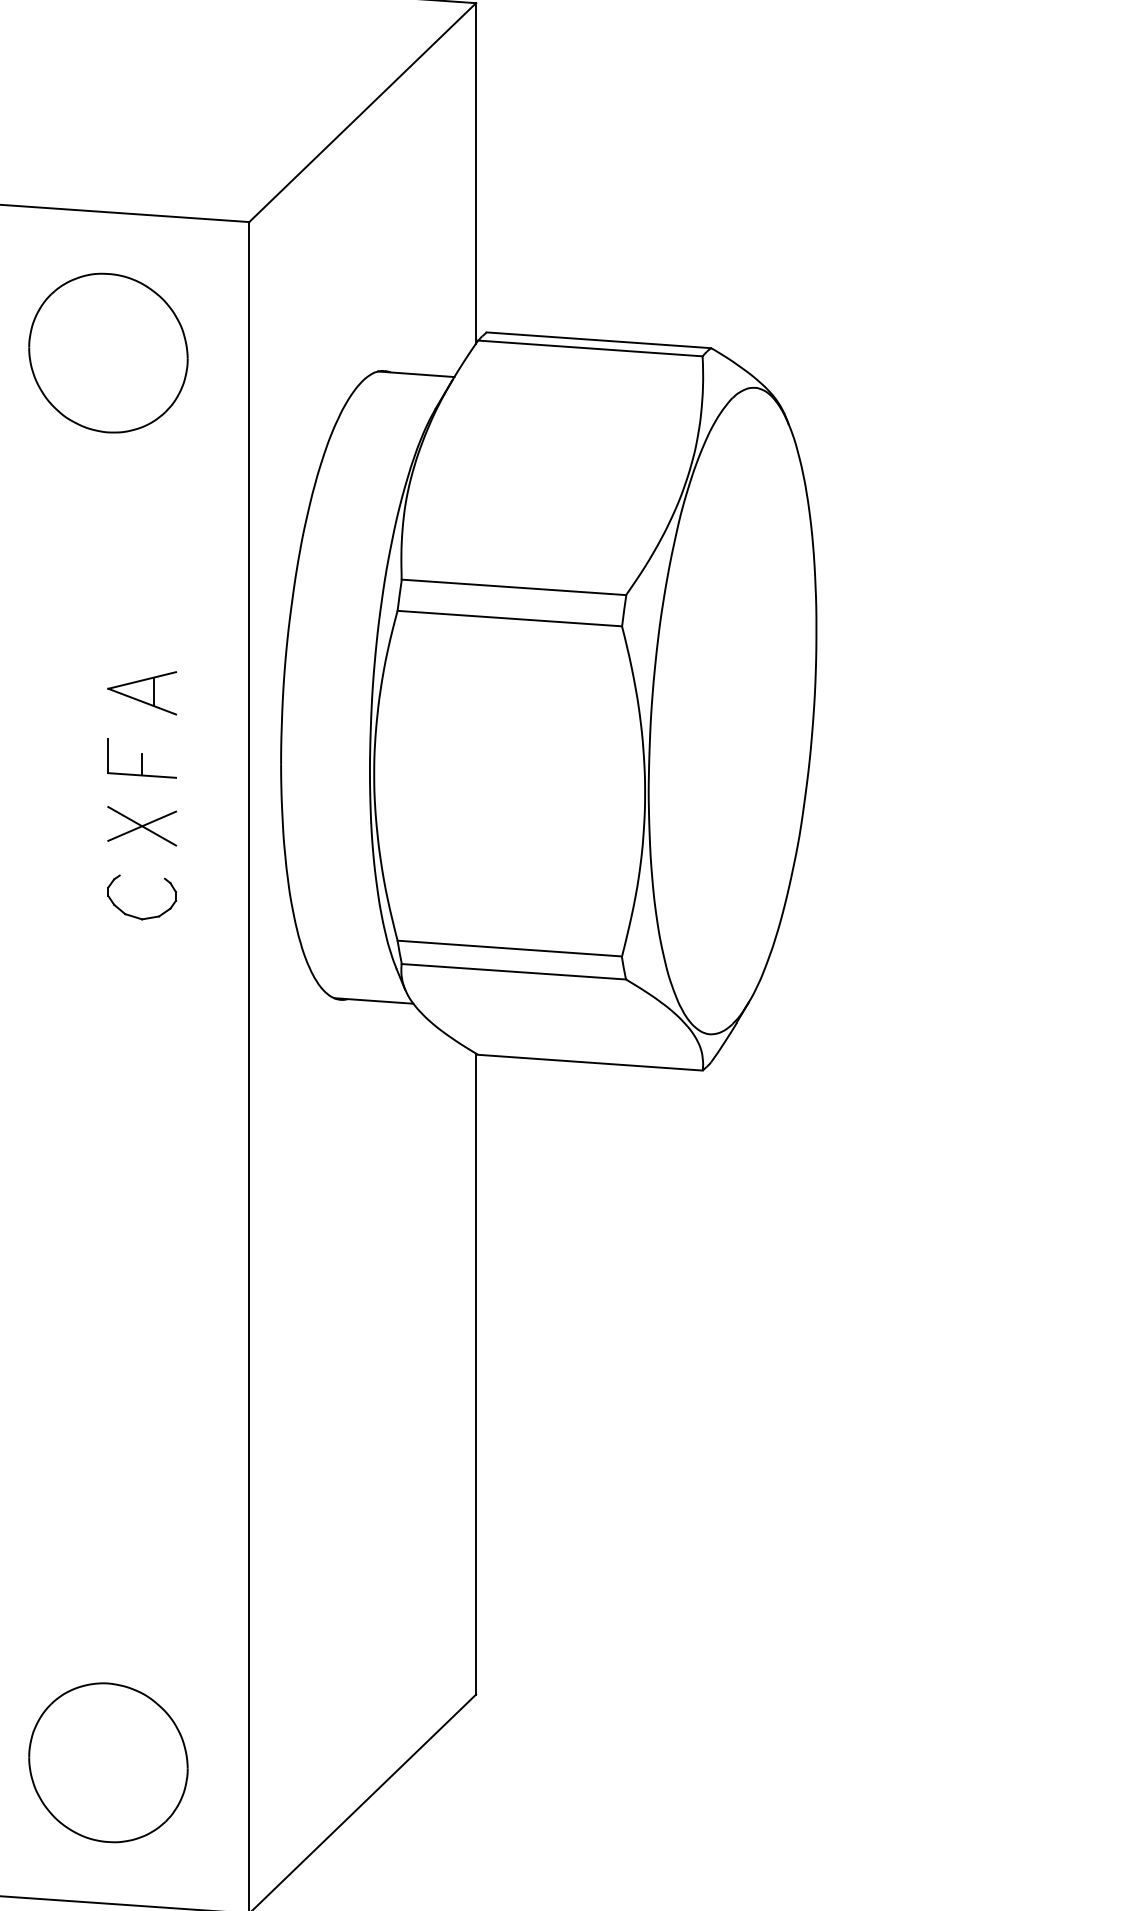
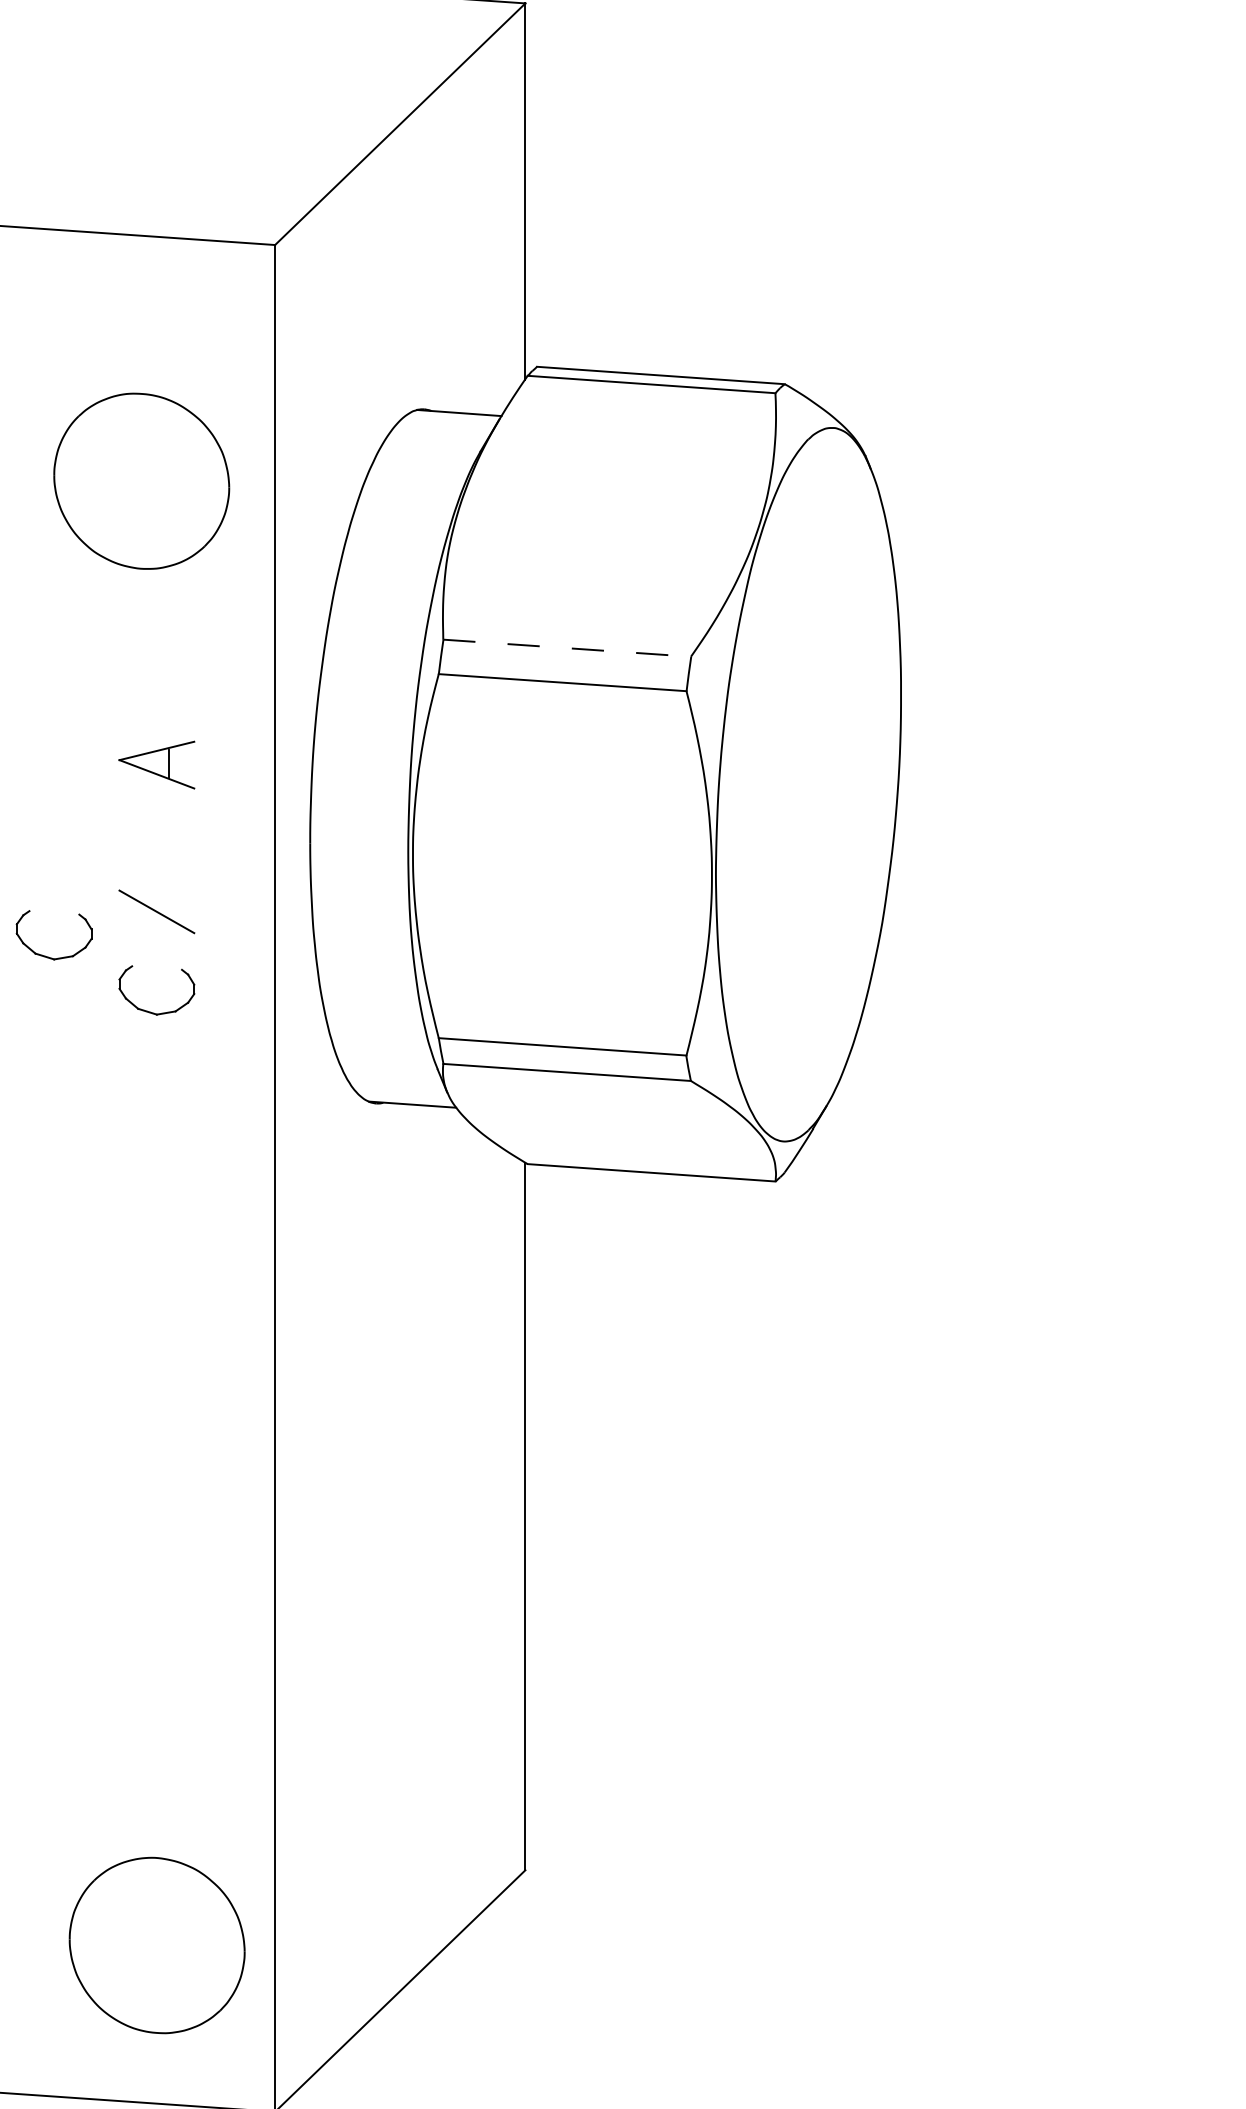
part: (108, 352) -> (141, 480), moved
line: (514, 587) -> (567, 648), solid -> dashed
part: (141, 758) -> (156, 837), removed
line: (142, 825) -> (157, 911), removed
part: (43, 866) -> (47, 956), added
part: (108, 1762) -> (157, 1945), moved

